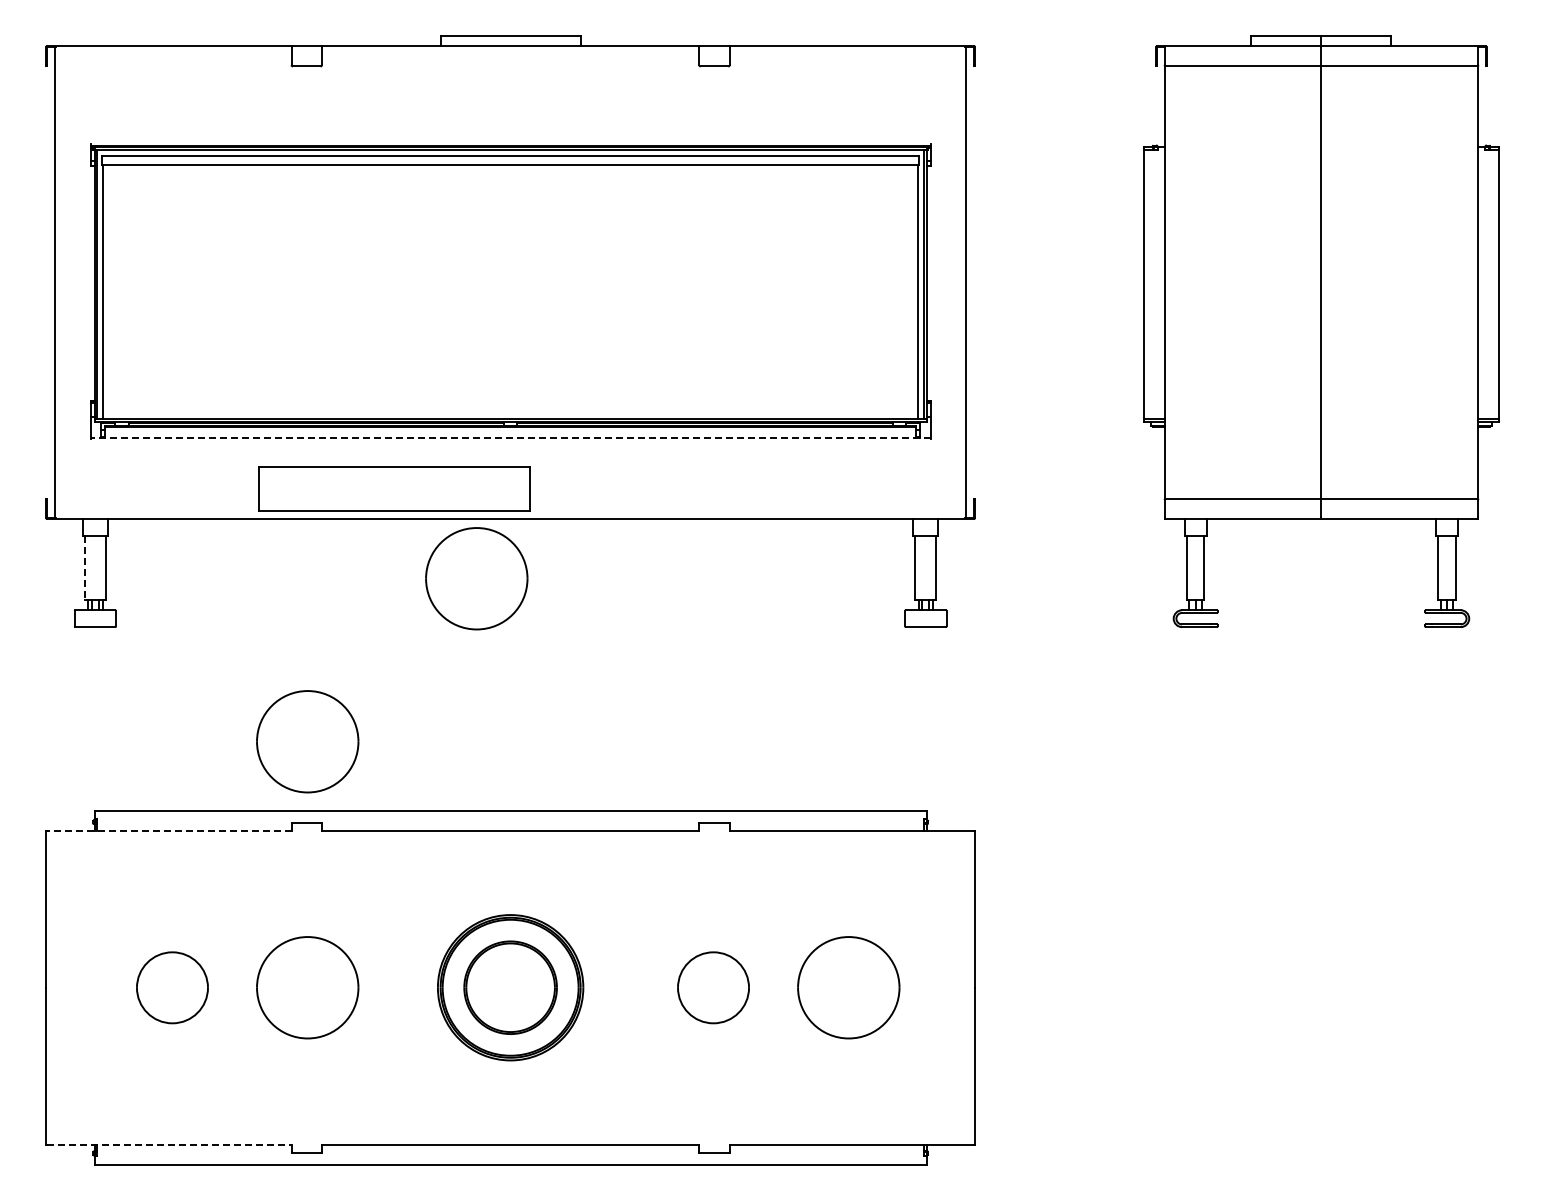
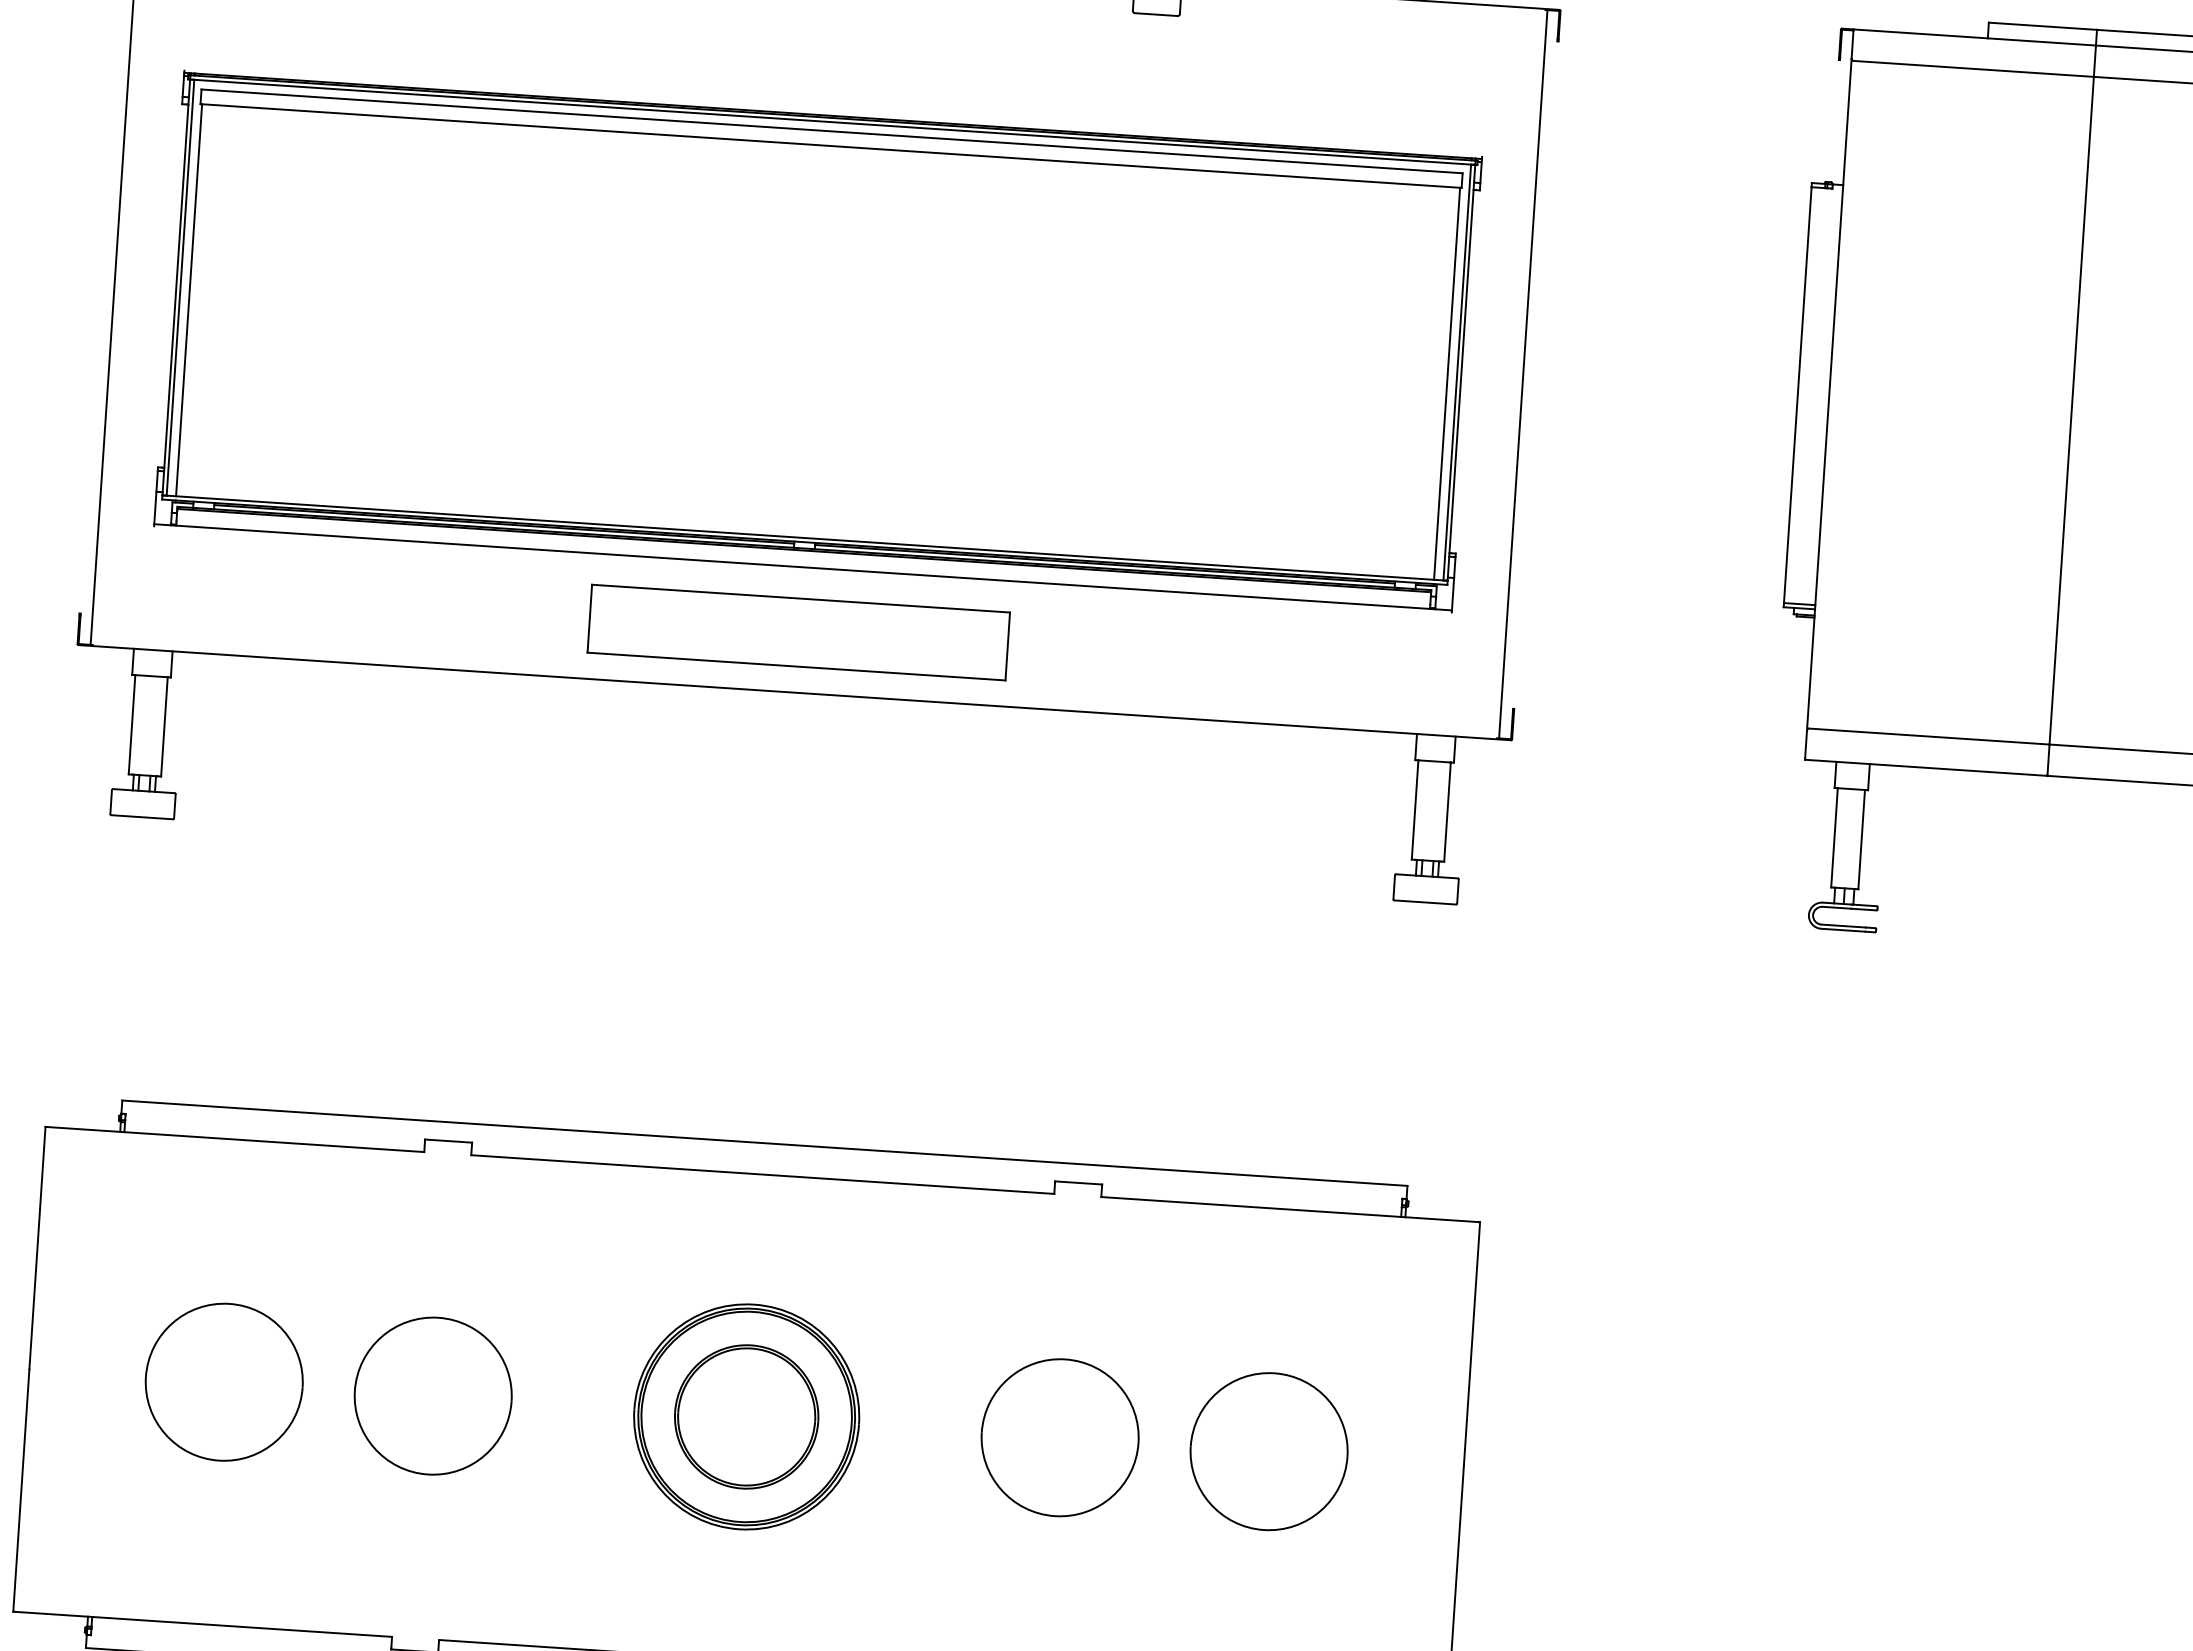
line: (510, 437) -> (802, 566), dashed -> solid
part: (394, 488) -> (798, 631), moved
line: (84, 568) -> (131, 725), dashed -> solid
part: (476, 578) -> (735, 781), removed
part: (307, 741) -> (458, 1015), removed
line: (168, 830) -> (234, 1138), dashed -> solid
part: (172, 987) -> (224, 1381), size x1.43
part: (713, 987) -> (1060, 1437), size x1.43
line: (169, 1144) -> (203, 1624), dashed -> solid

